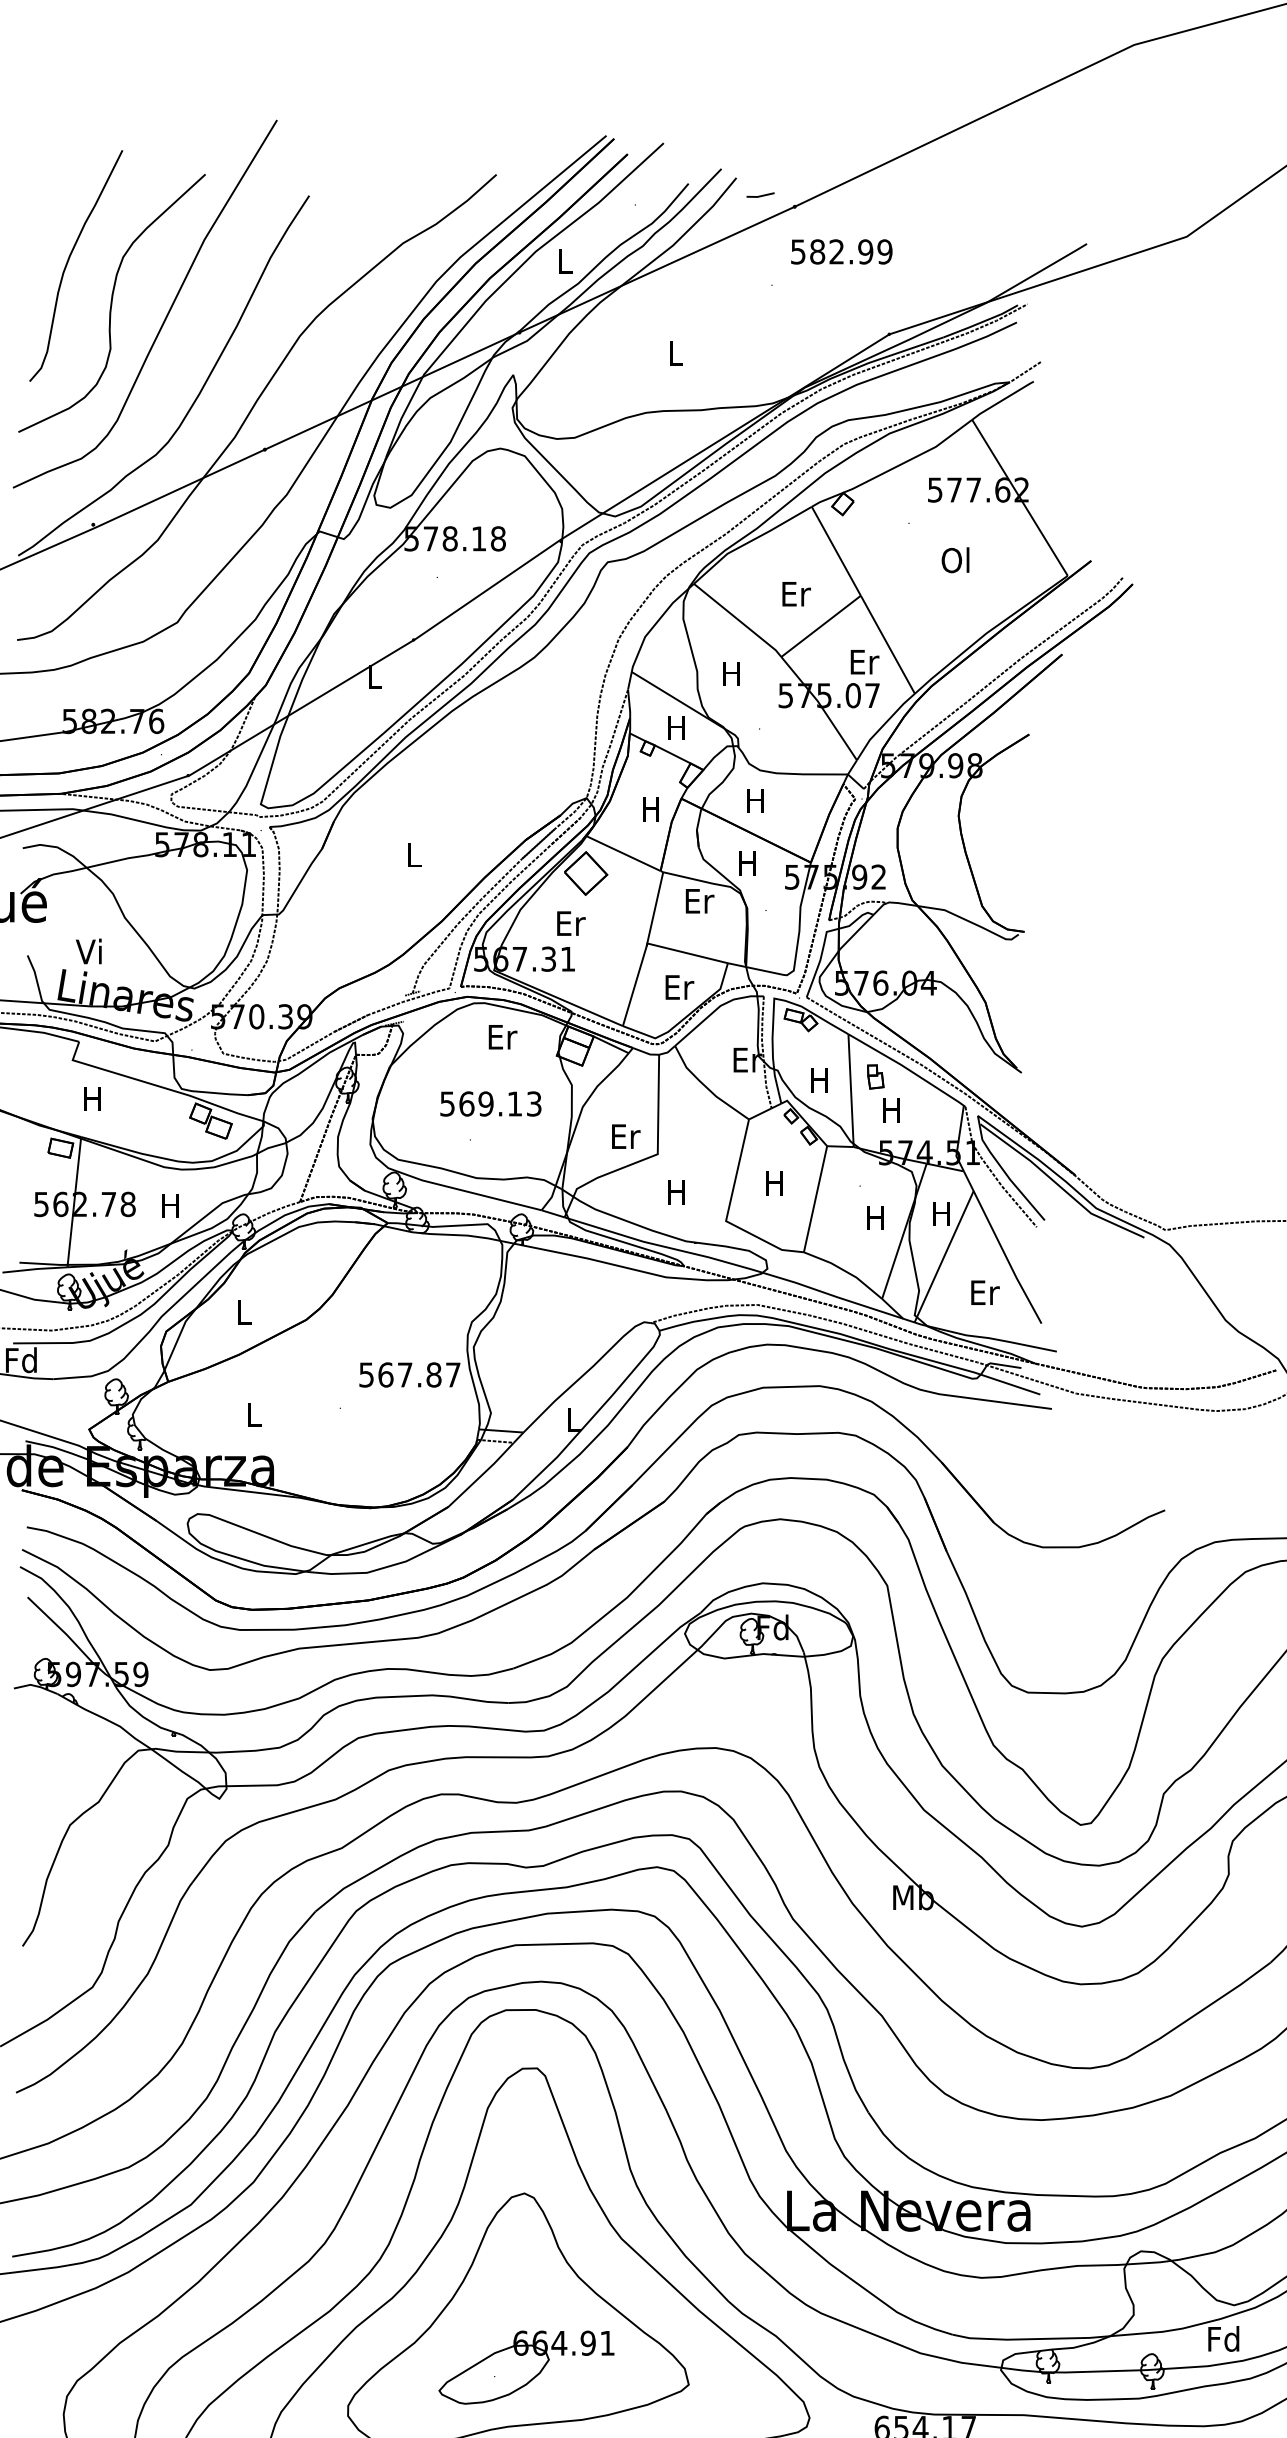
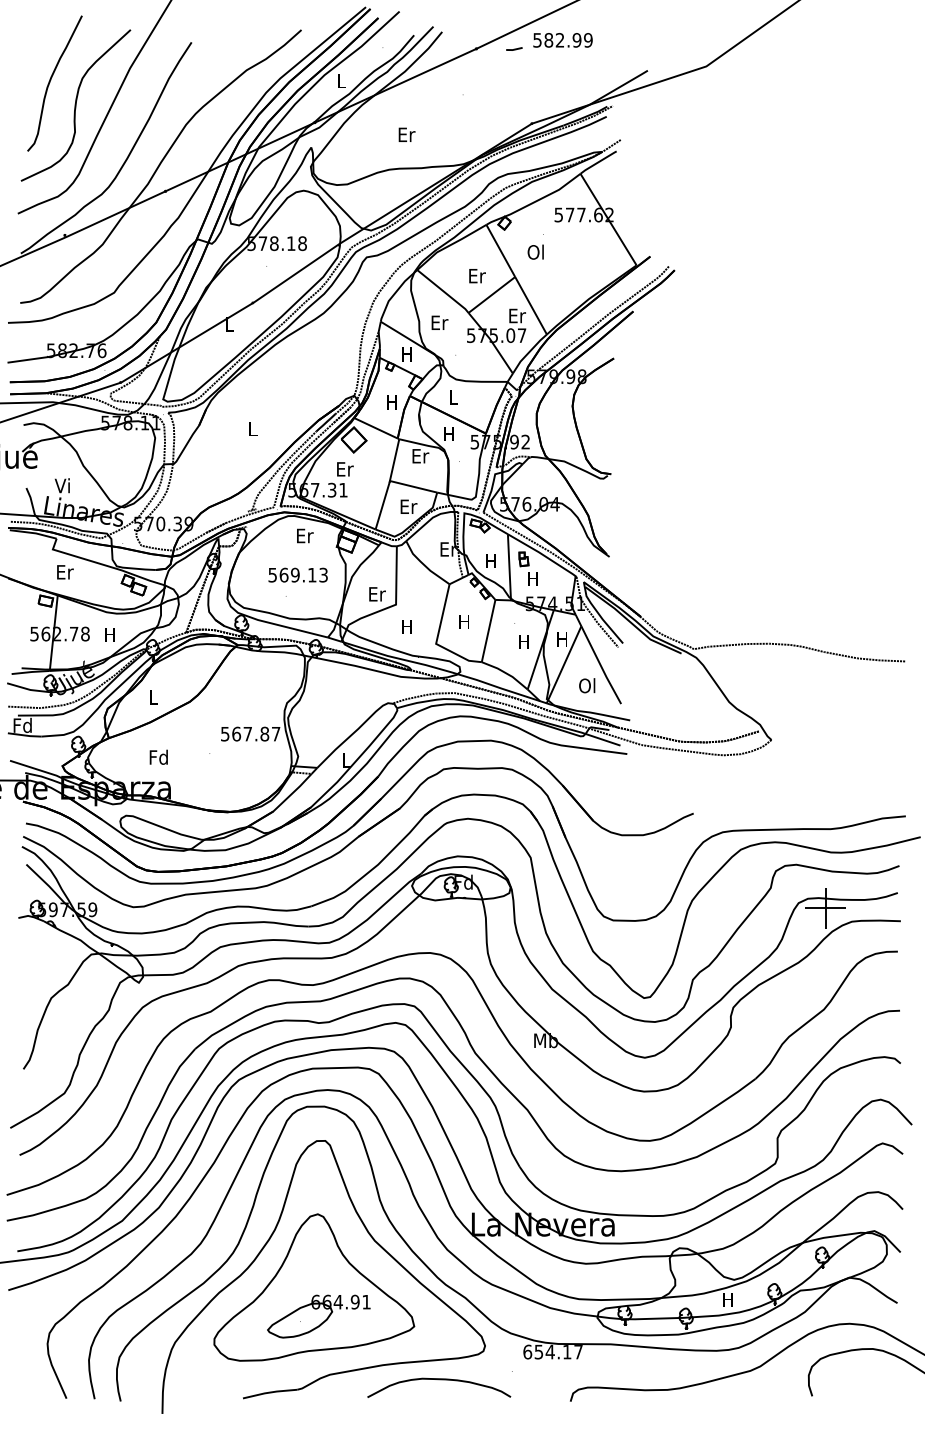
line: (760, 194) -> (514, 48), moved
text: (840, 252) -> (562, 40), moved
text: (675, 352) -> (406, 134), L -> Er
text: (955, 559) -> (535, 251), moved
text: (731, 673) -> (439, 322), H -> Er
text: (753, 801) -> (452, 397), H -> L
text: (94, 1099) -> (65, 572), H -> Er
text: (984, 1292) -> (587, 685), Er -> Ol
text: (252, 1413) -> (158, 756), L -> Fd
text: (1224, 2338) -> (728, 1299), Fd -> H

